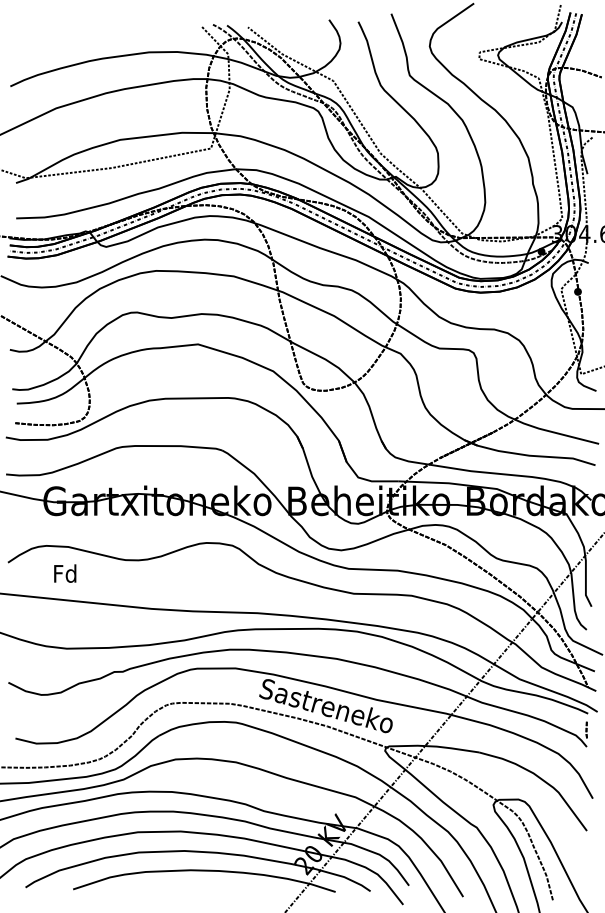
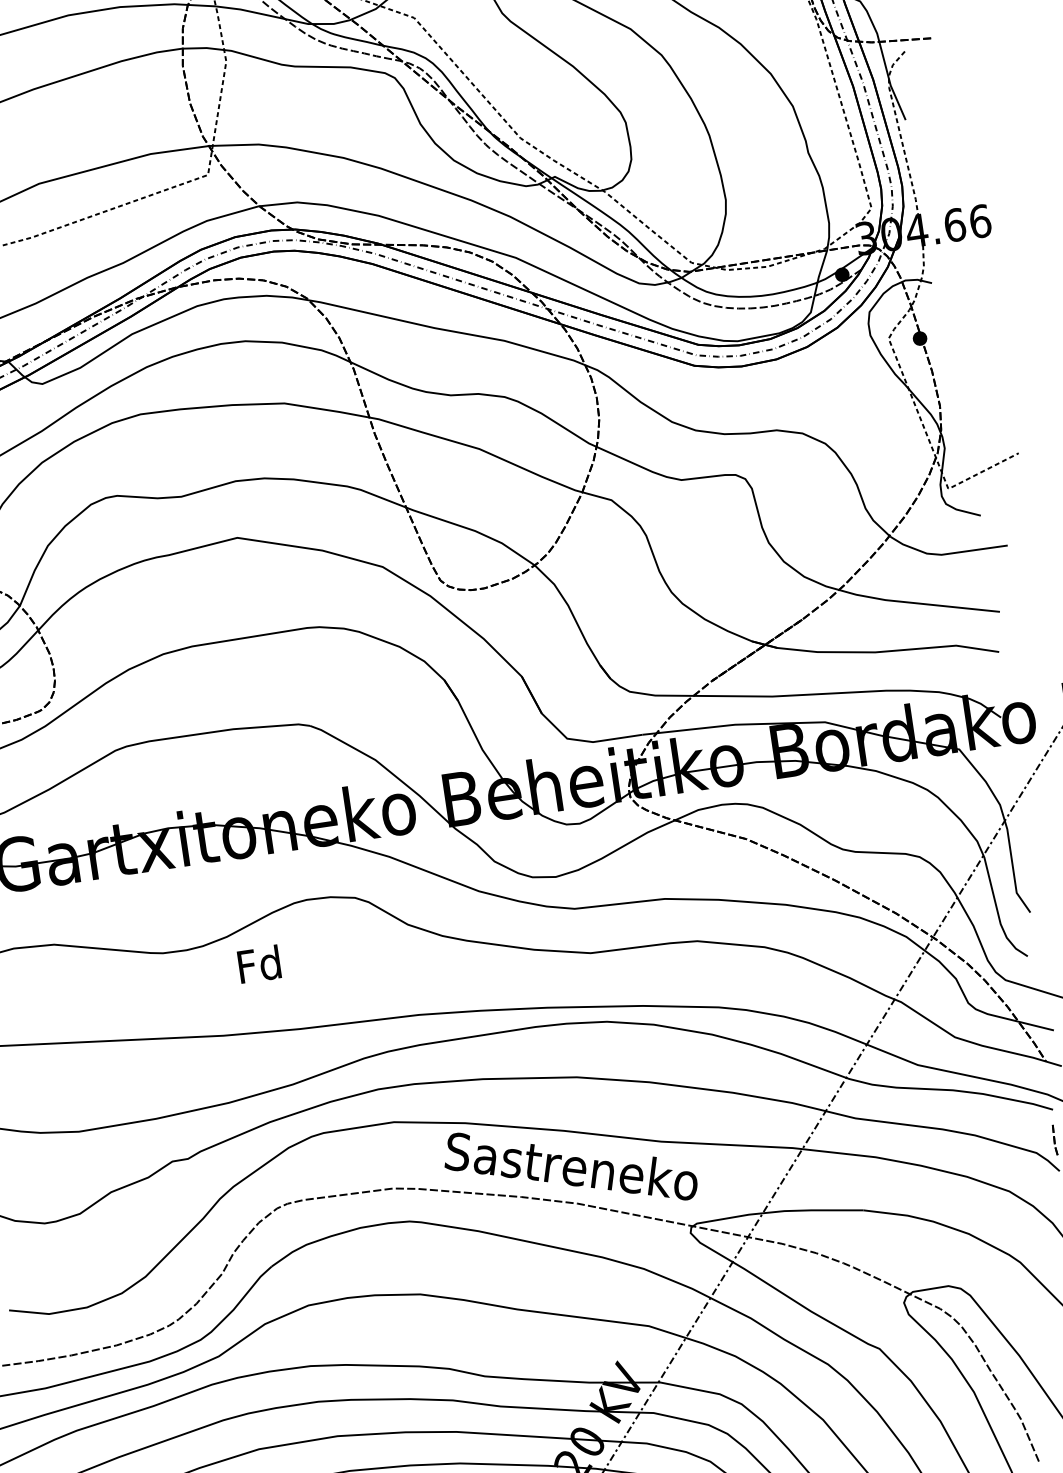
text: (65, 573) -> (259, 964), moved

